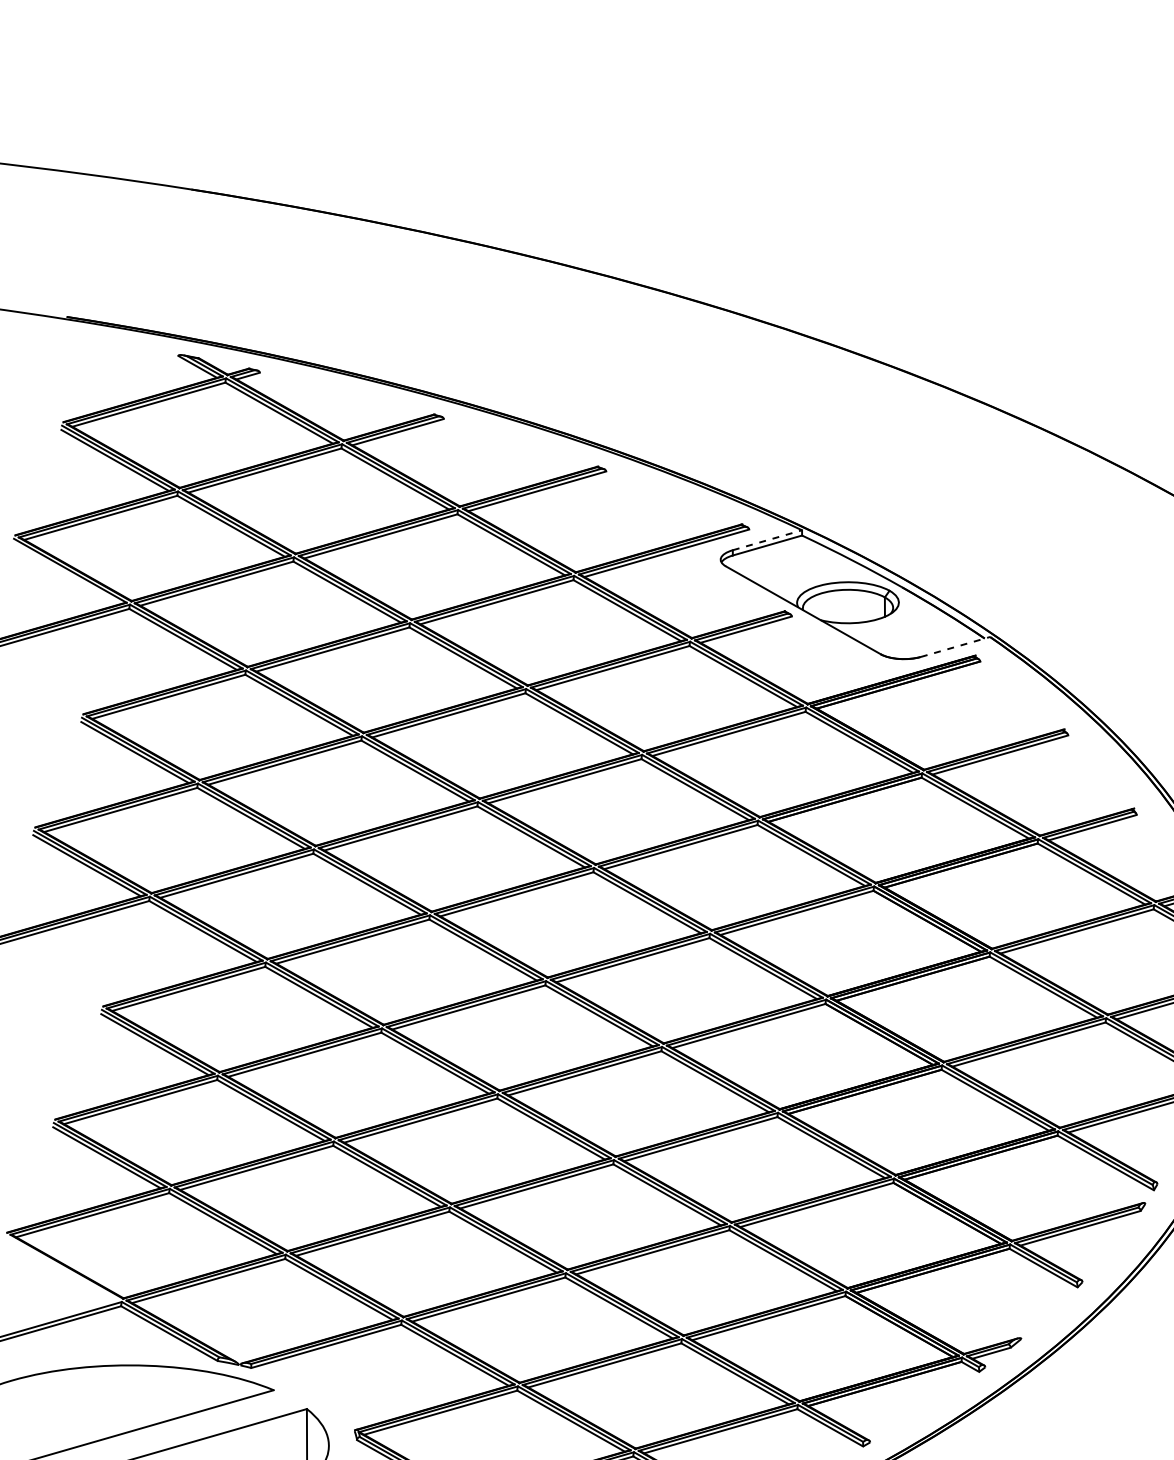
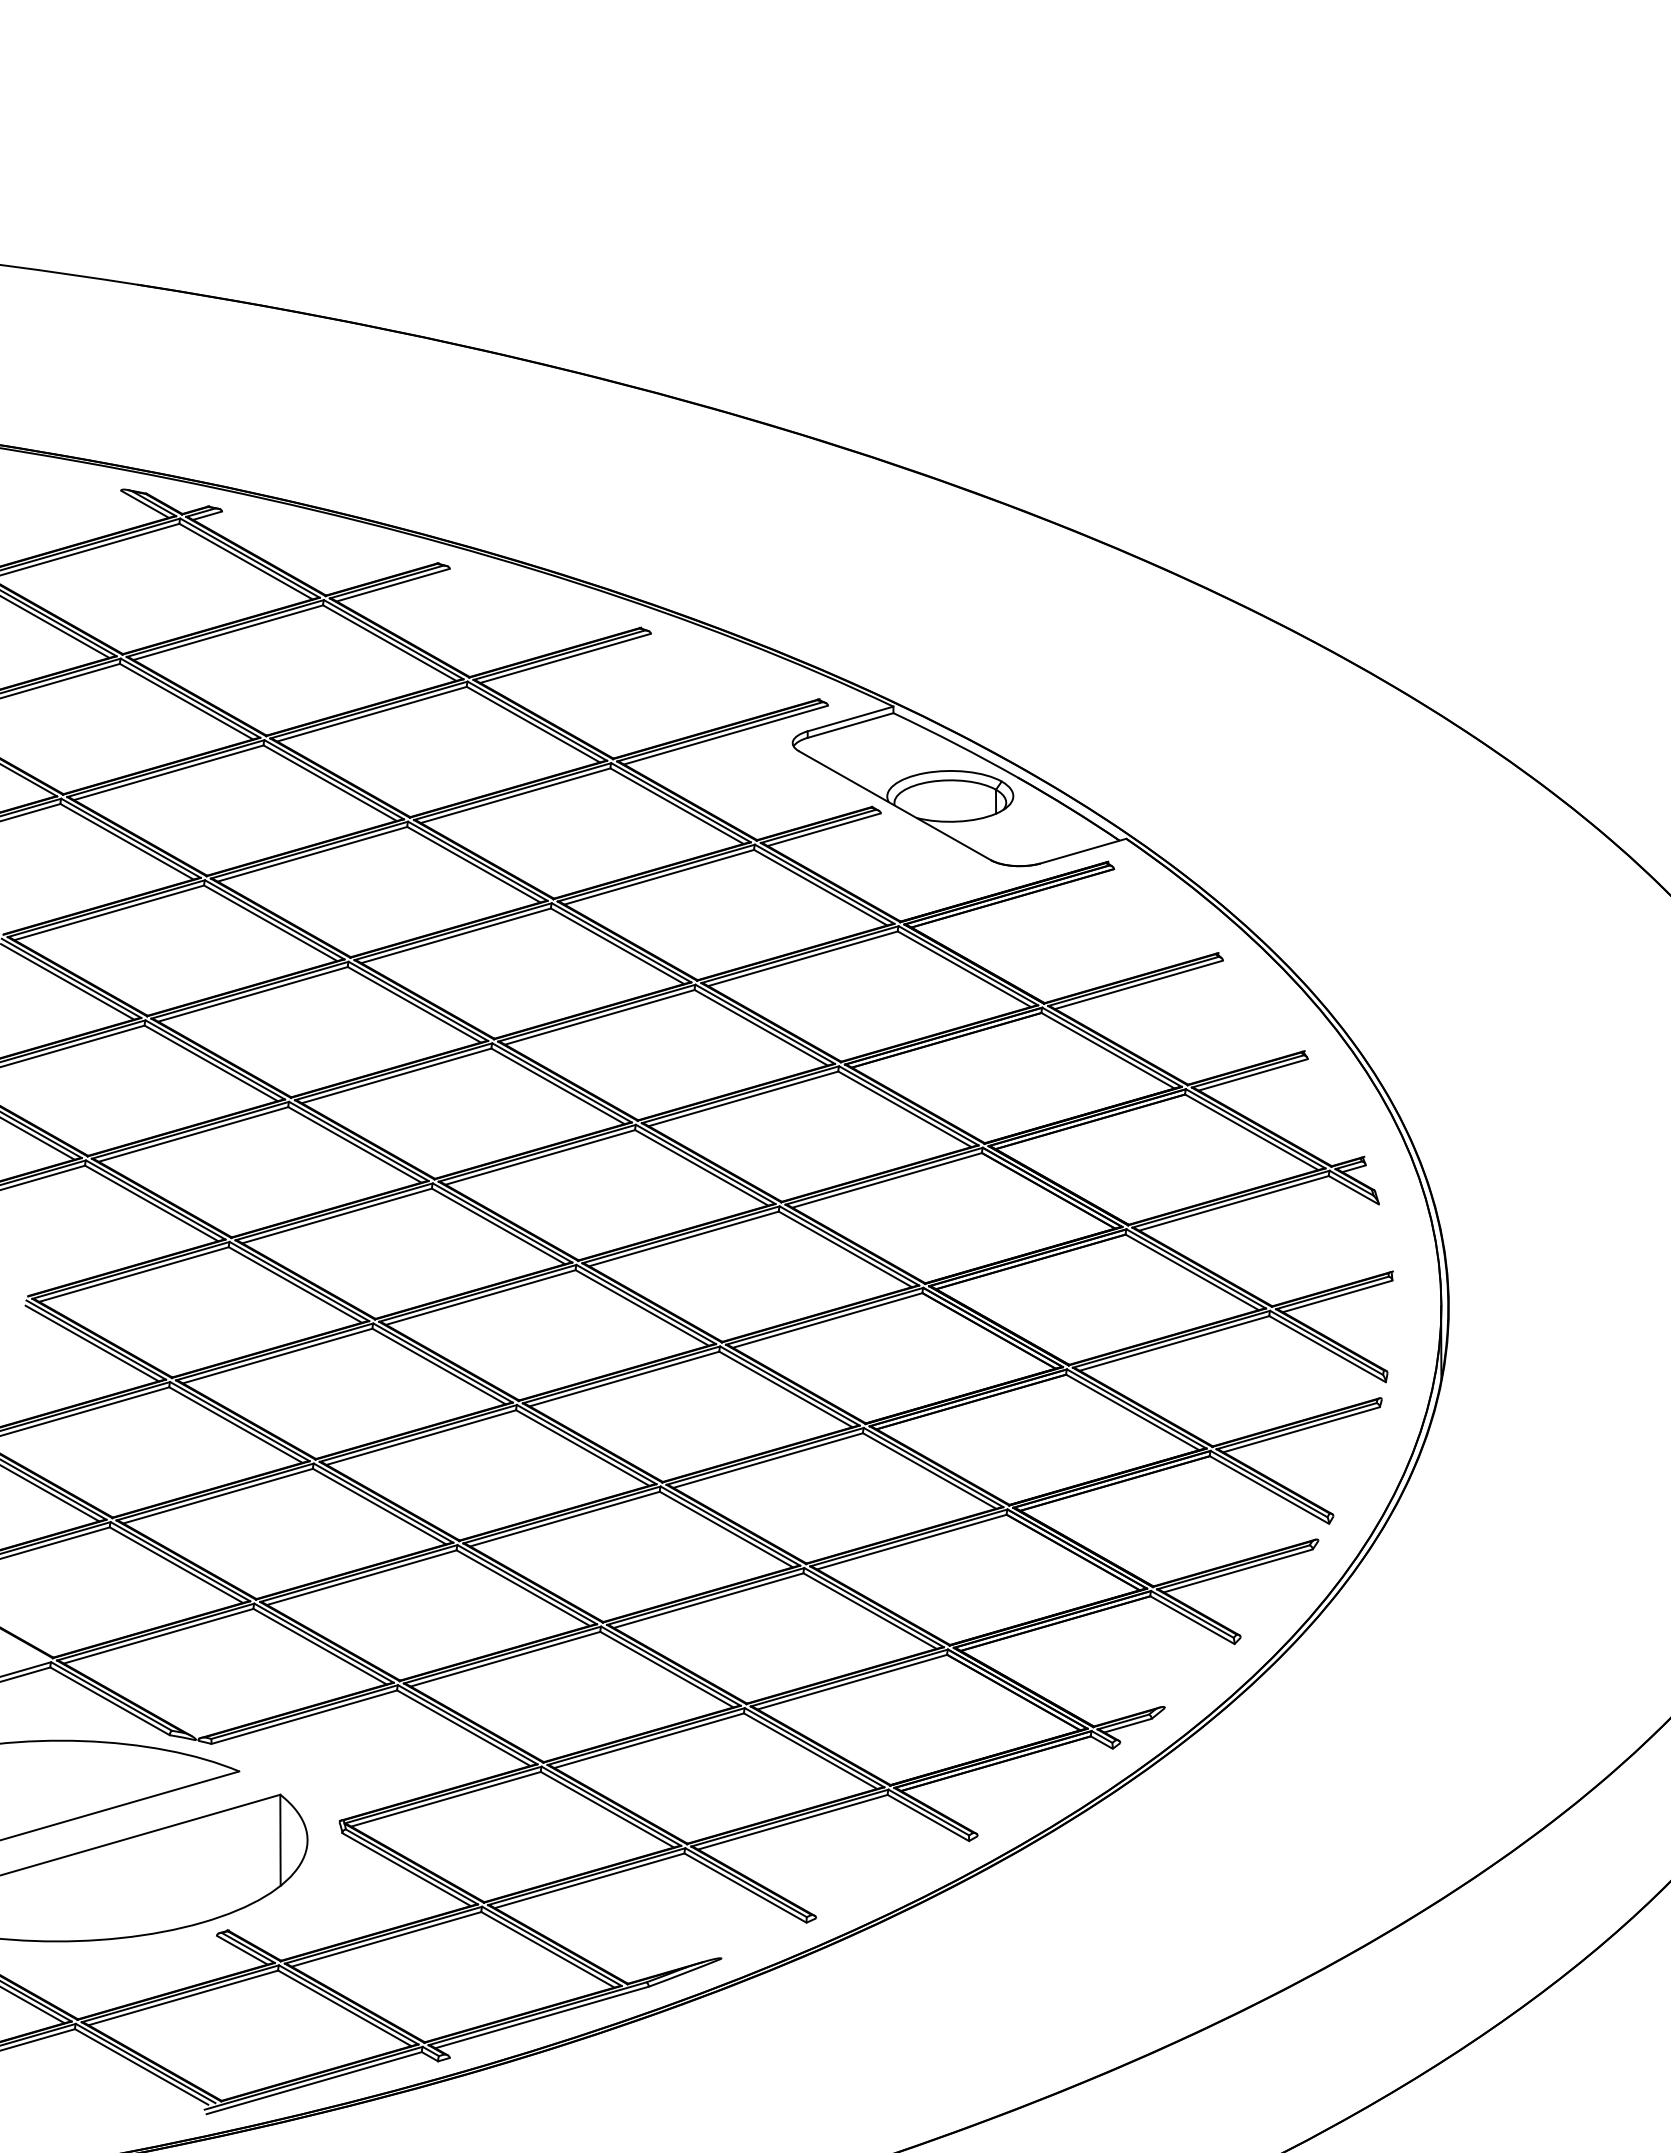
line: (767, 540) -> (850, 719), dashed -> solid
line: (955, 647) -> (1083, 851), dashed -> solid

